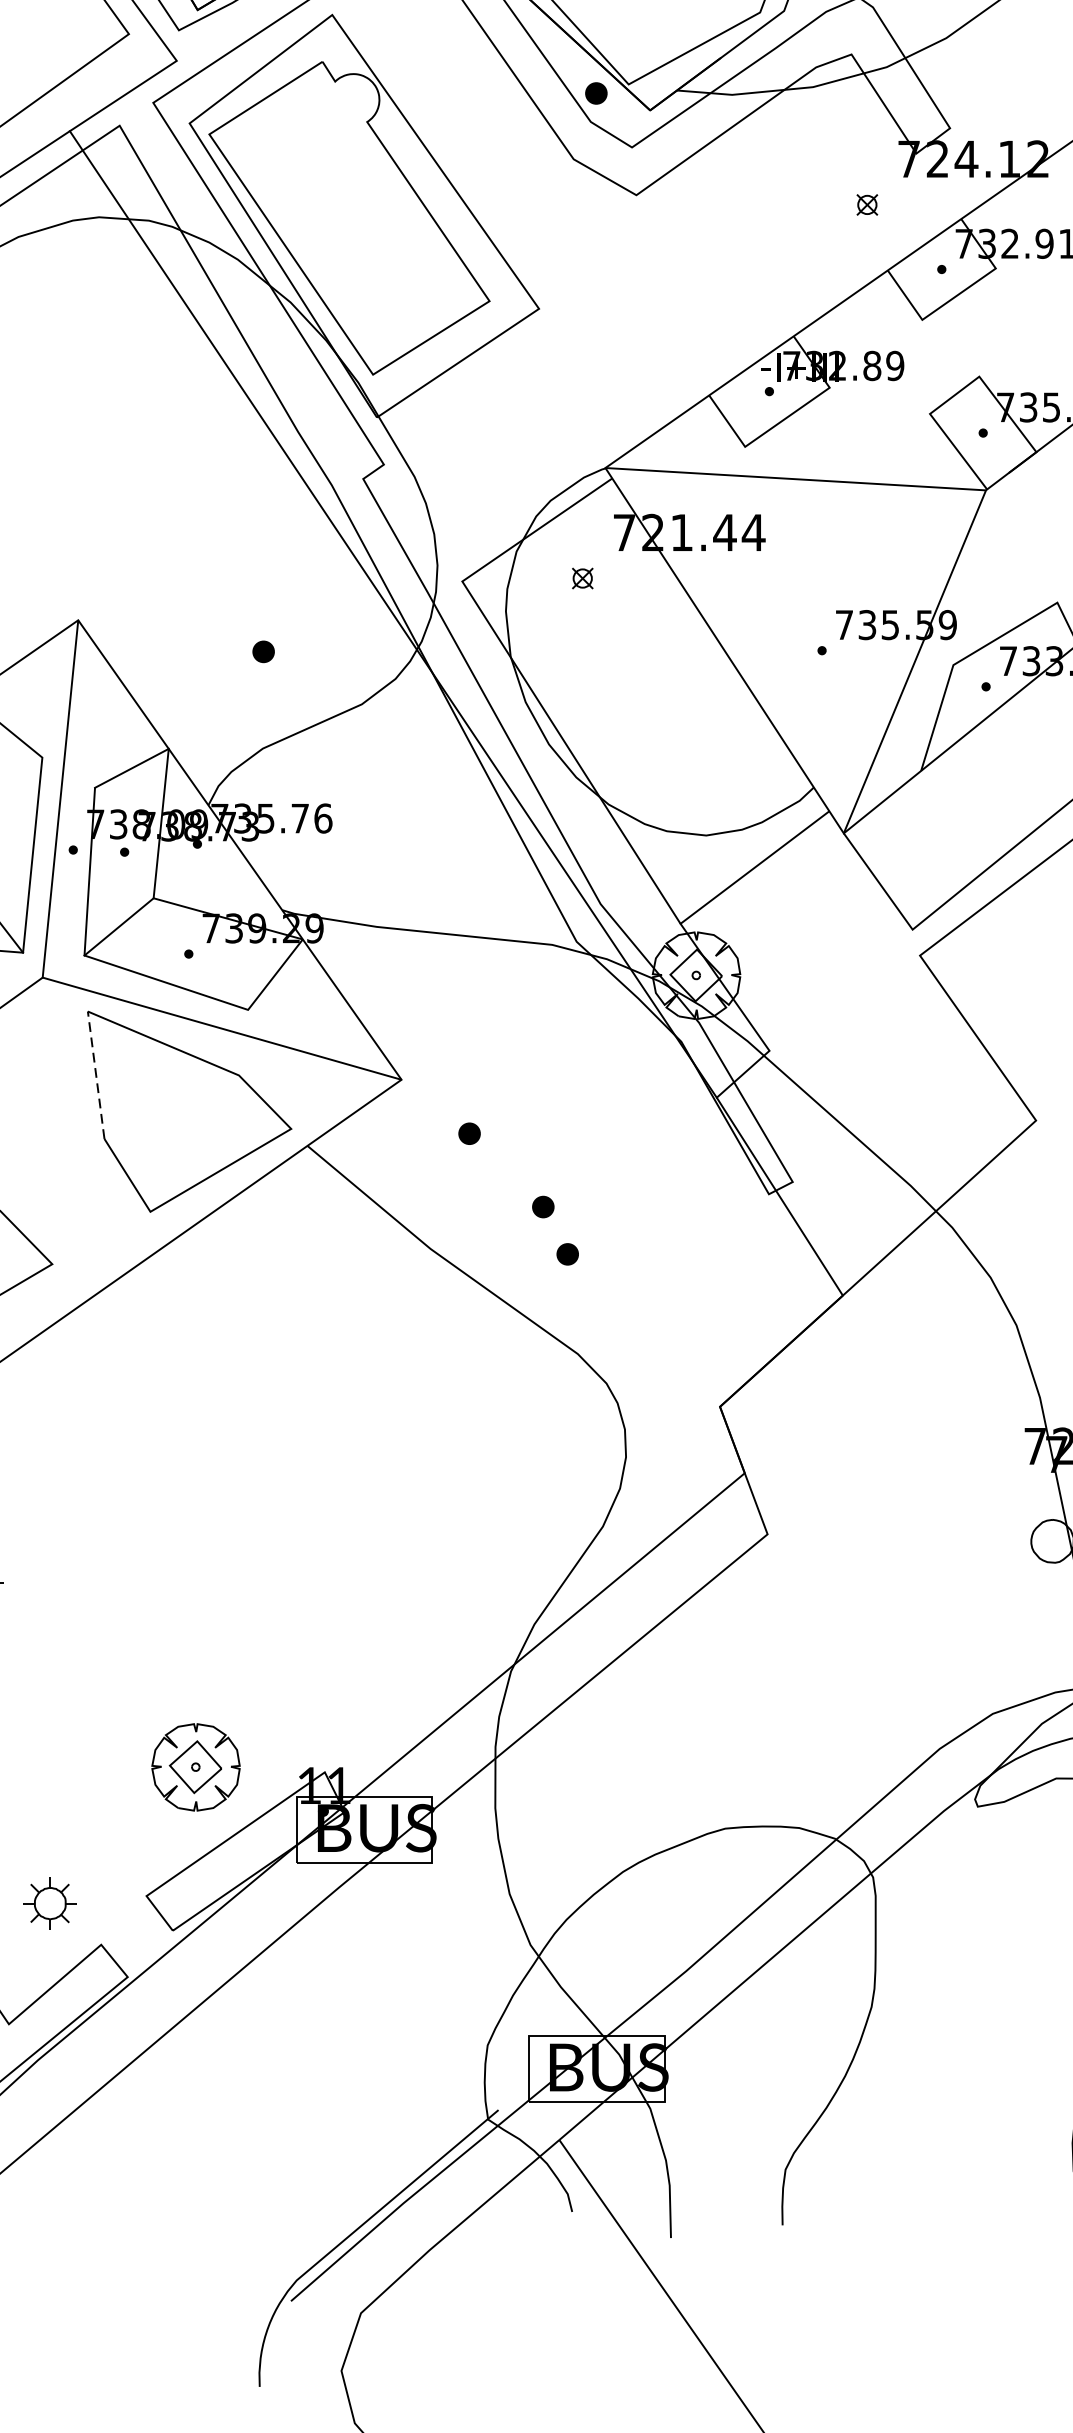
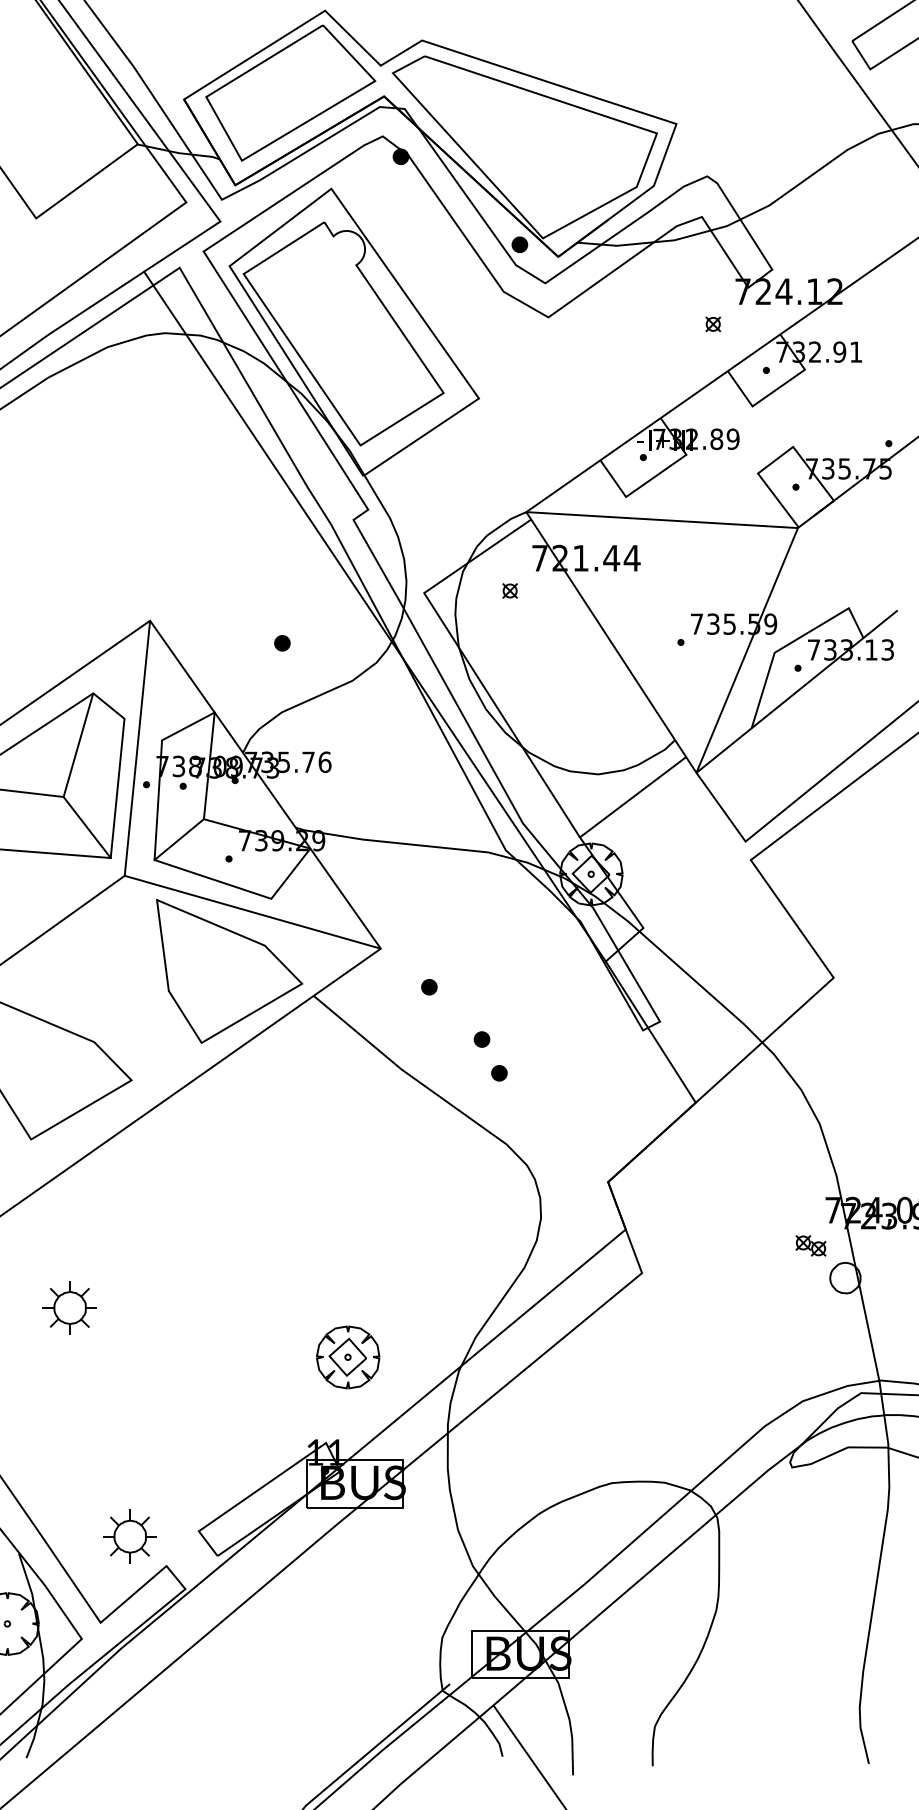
line: (95, 1075) -> (162, 945), dashed -> solid
part: (1003, 1495) -> (810, 1245), added
part: (196, 1767) -> (348, 1357), moved
part: (49, 1903) -> (129, 1536), size x1.43

